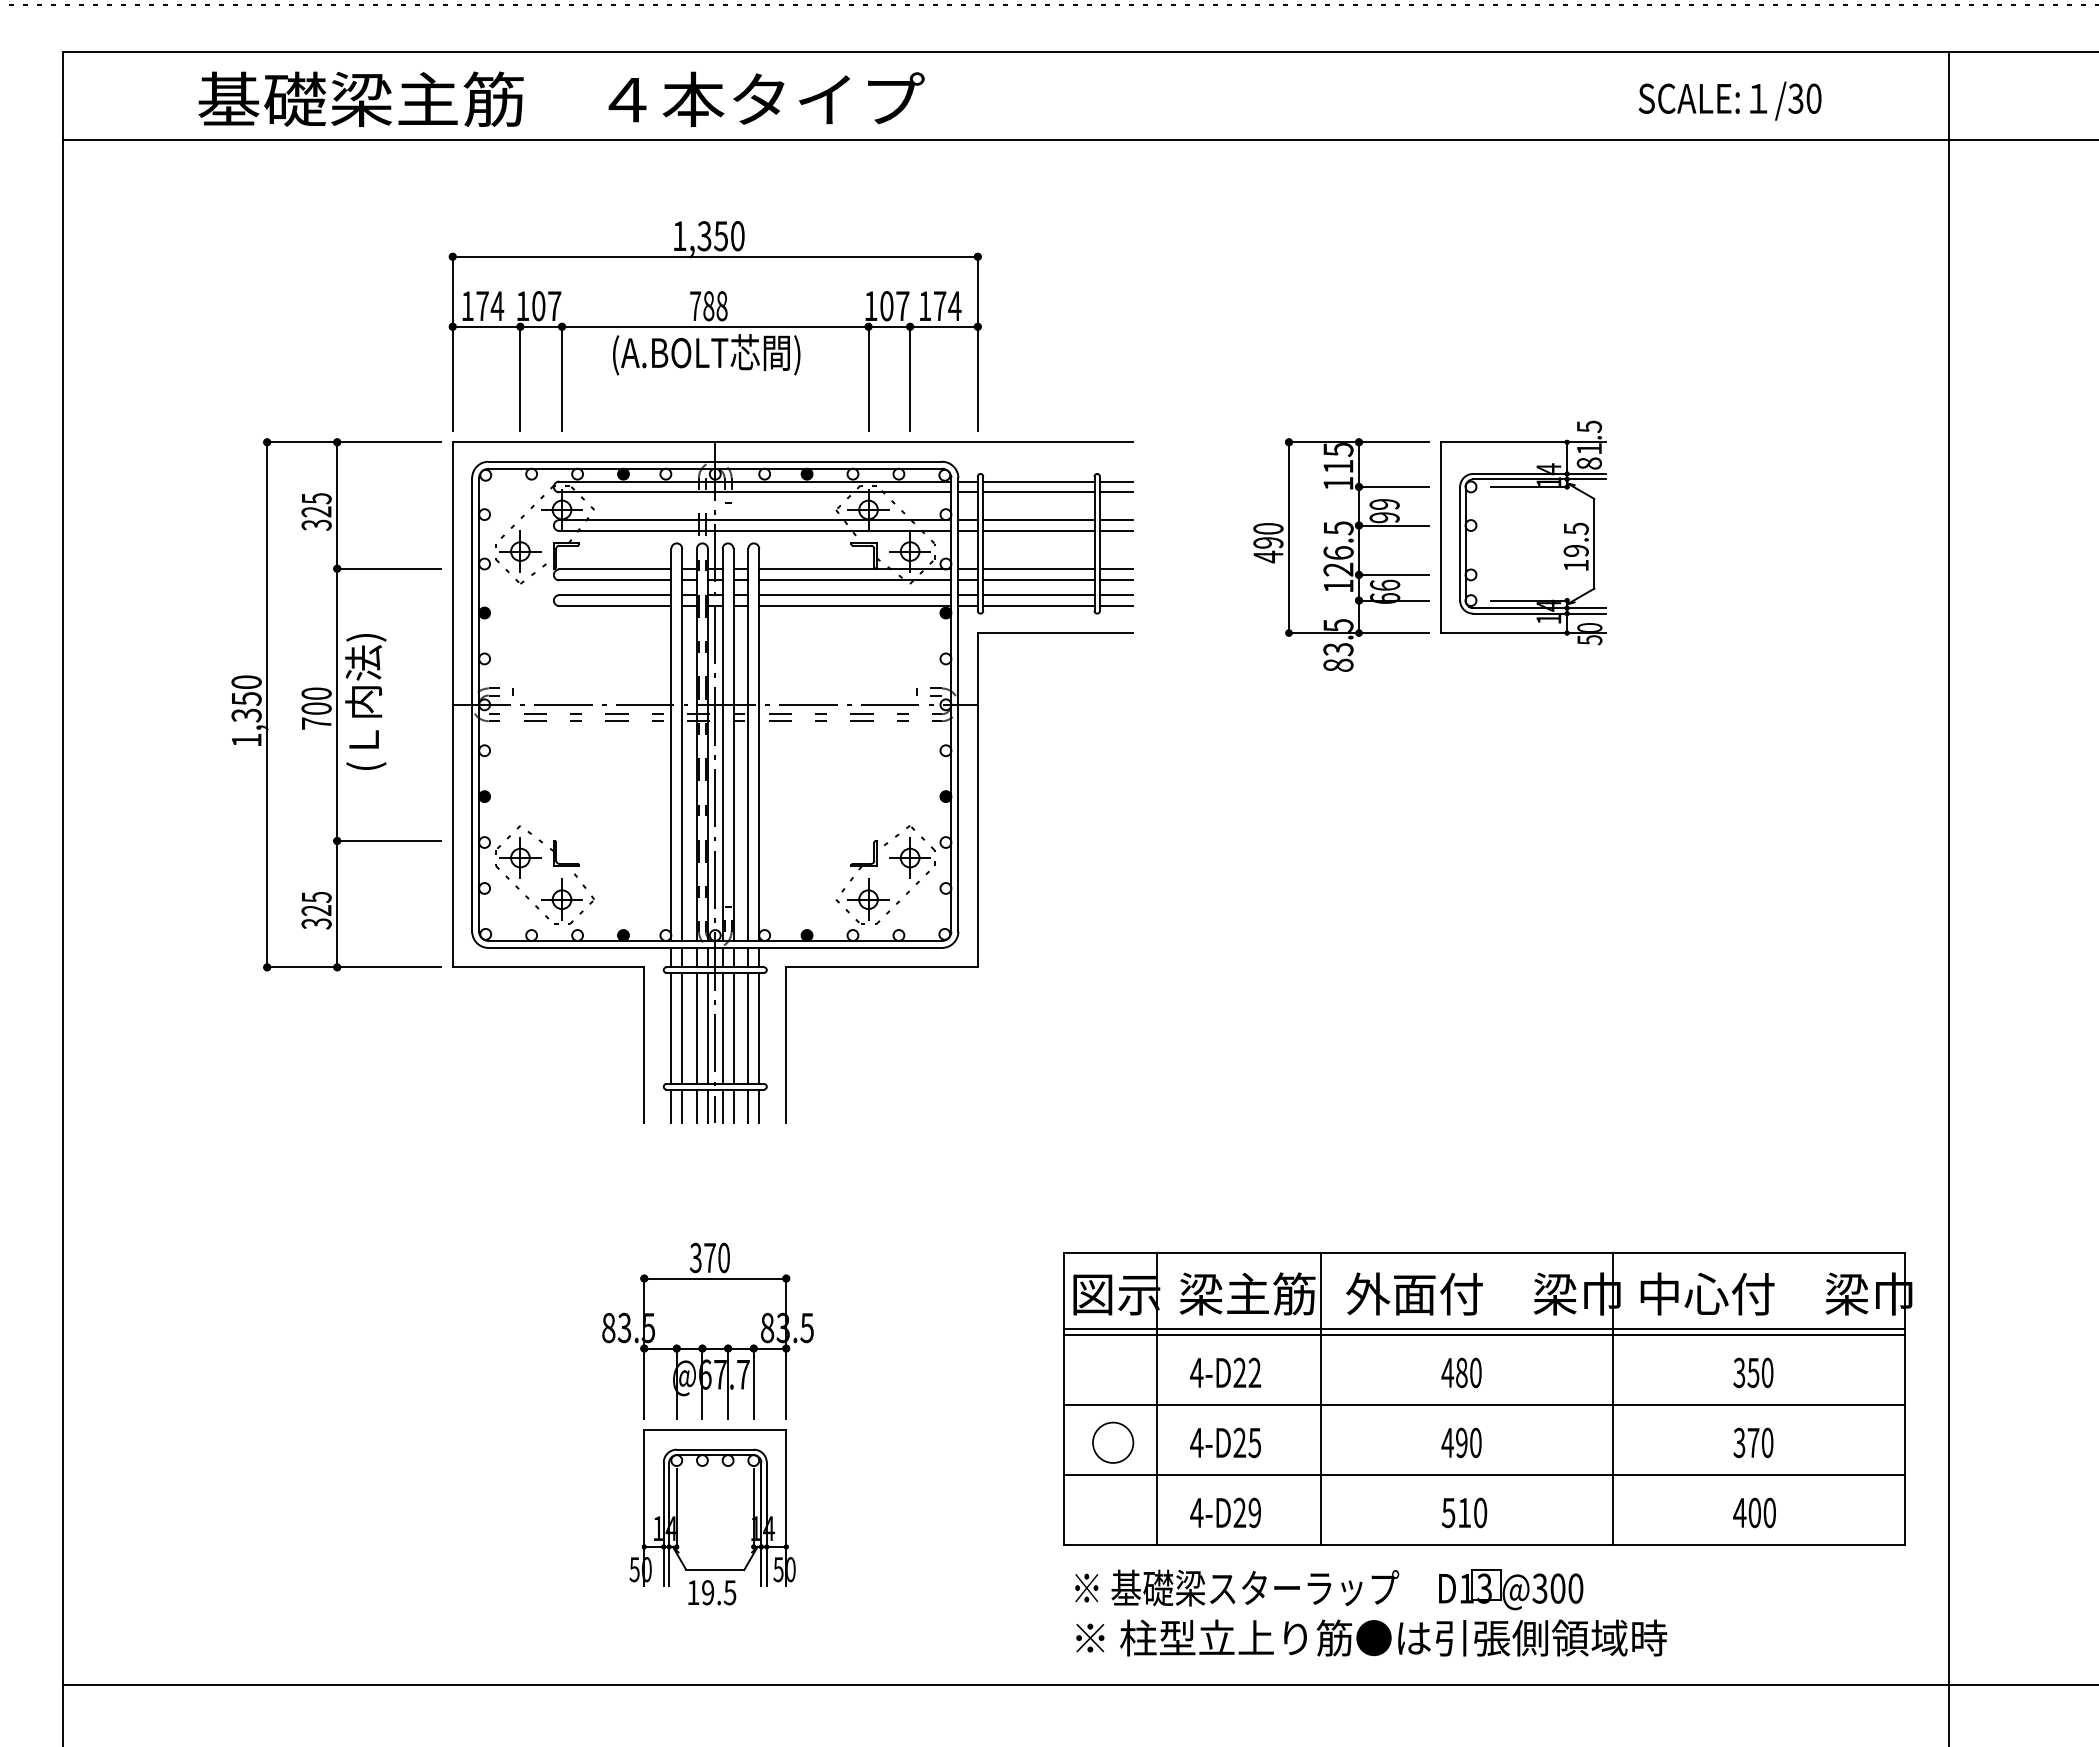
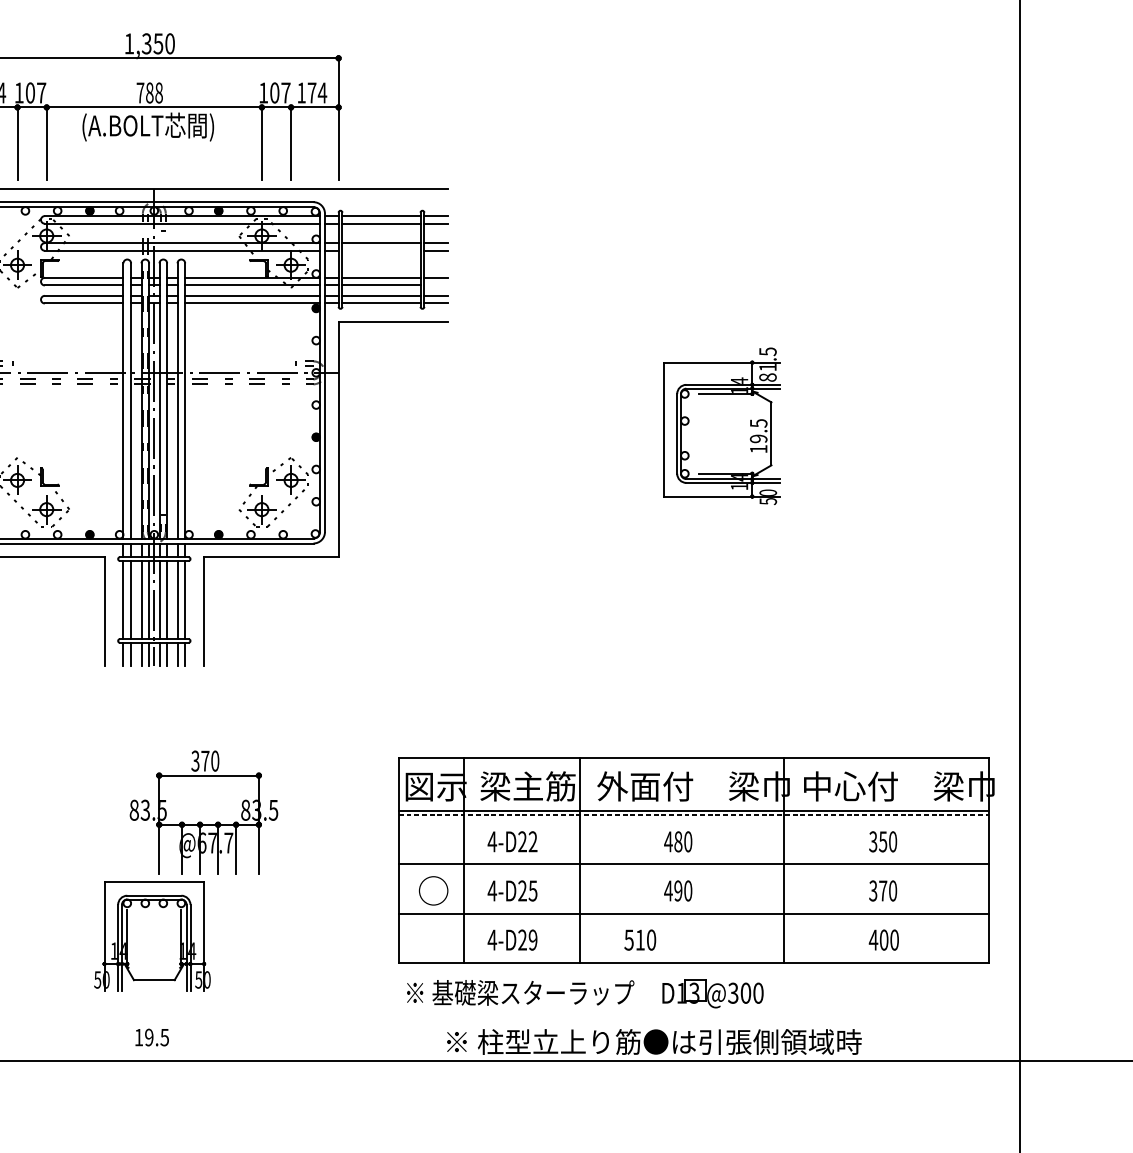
line: (1038, 530) -> (381, 250), removed
part: (1523, 532) -> (721, 425), moved
part: (1341, 554) -> (593, 267), removed
line: (1116, 580) -> (435, 285), removed
part: (707, 1330) -> (203, 812), moved
line: (1484, 1335) -> (694, 815), solid -> dashed
text: (1464, 1512) -> (640, 939), moved
text: (712, 1592) -> (152, 1037), moved
text: (1371, 1637) -> (654, 1041), moved

